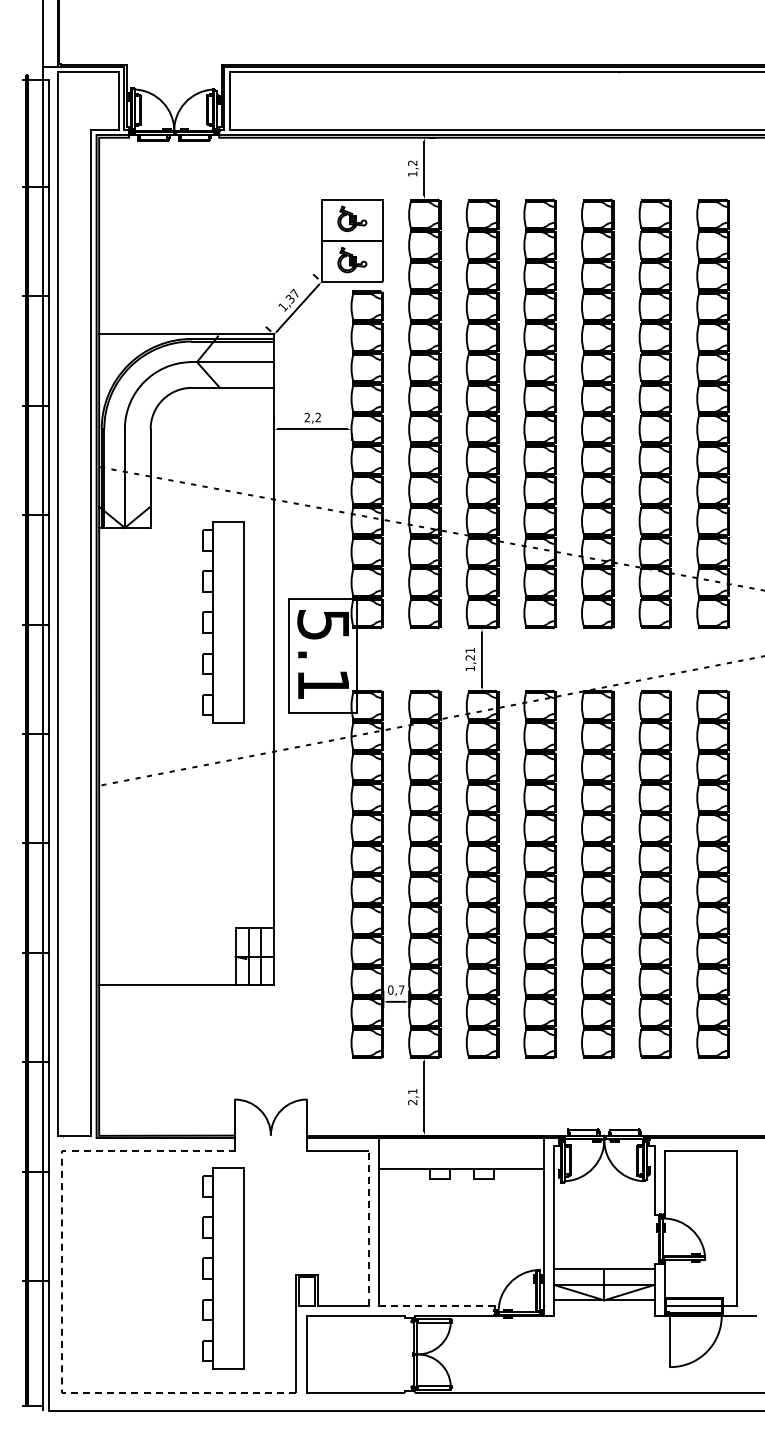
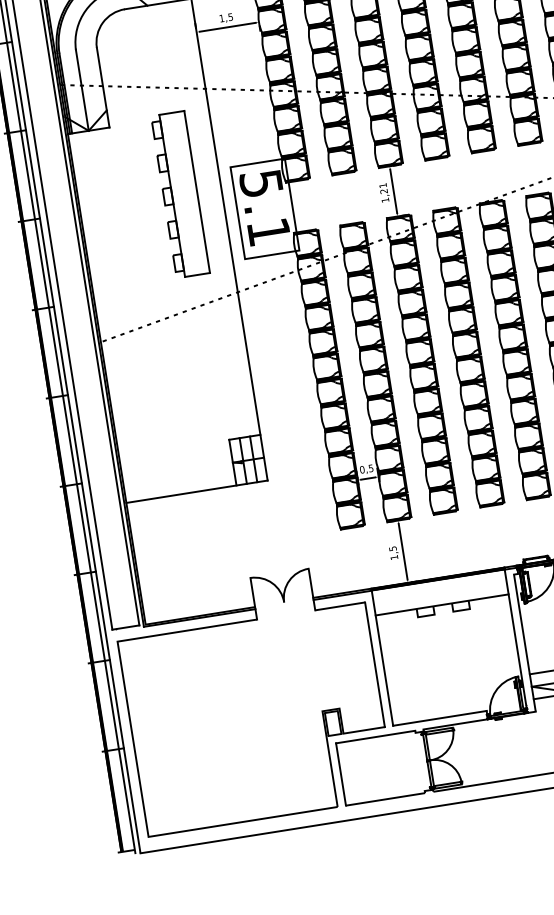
text: (312, 417) -> (225, 17), 2,2 -> 1,5
text: (401, 989) -> (370, 467), 0,7 -> 0,5
text: (412, 1096) -> (393, 552), 2,1 -> 1,5
line: (368, 1227) -> (374, 664), dashed -> solid
part: (223, 1268) -> (262, 715), removed
line: (62, 1302) -> (137, 763), dashed -> solid
line: (436, 1305) -> (439, 718), dashed -> solid

